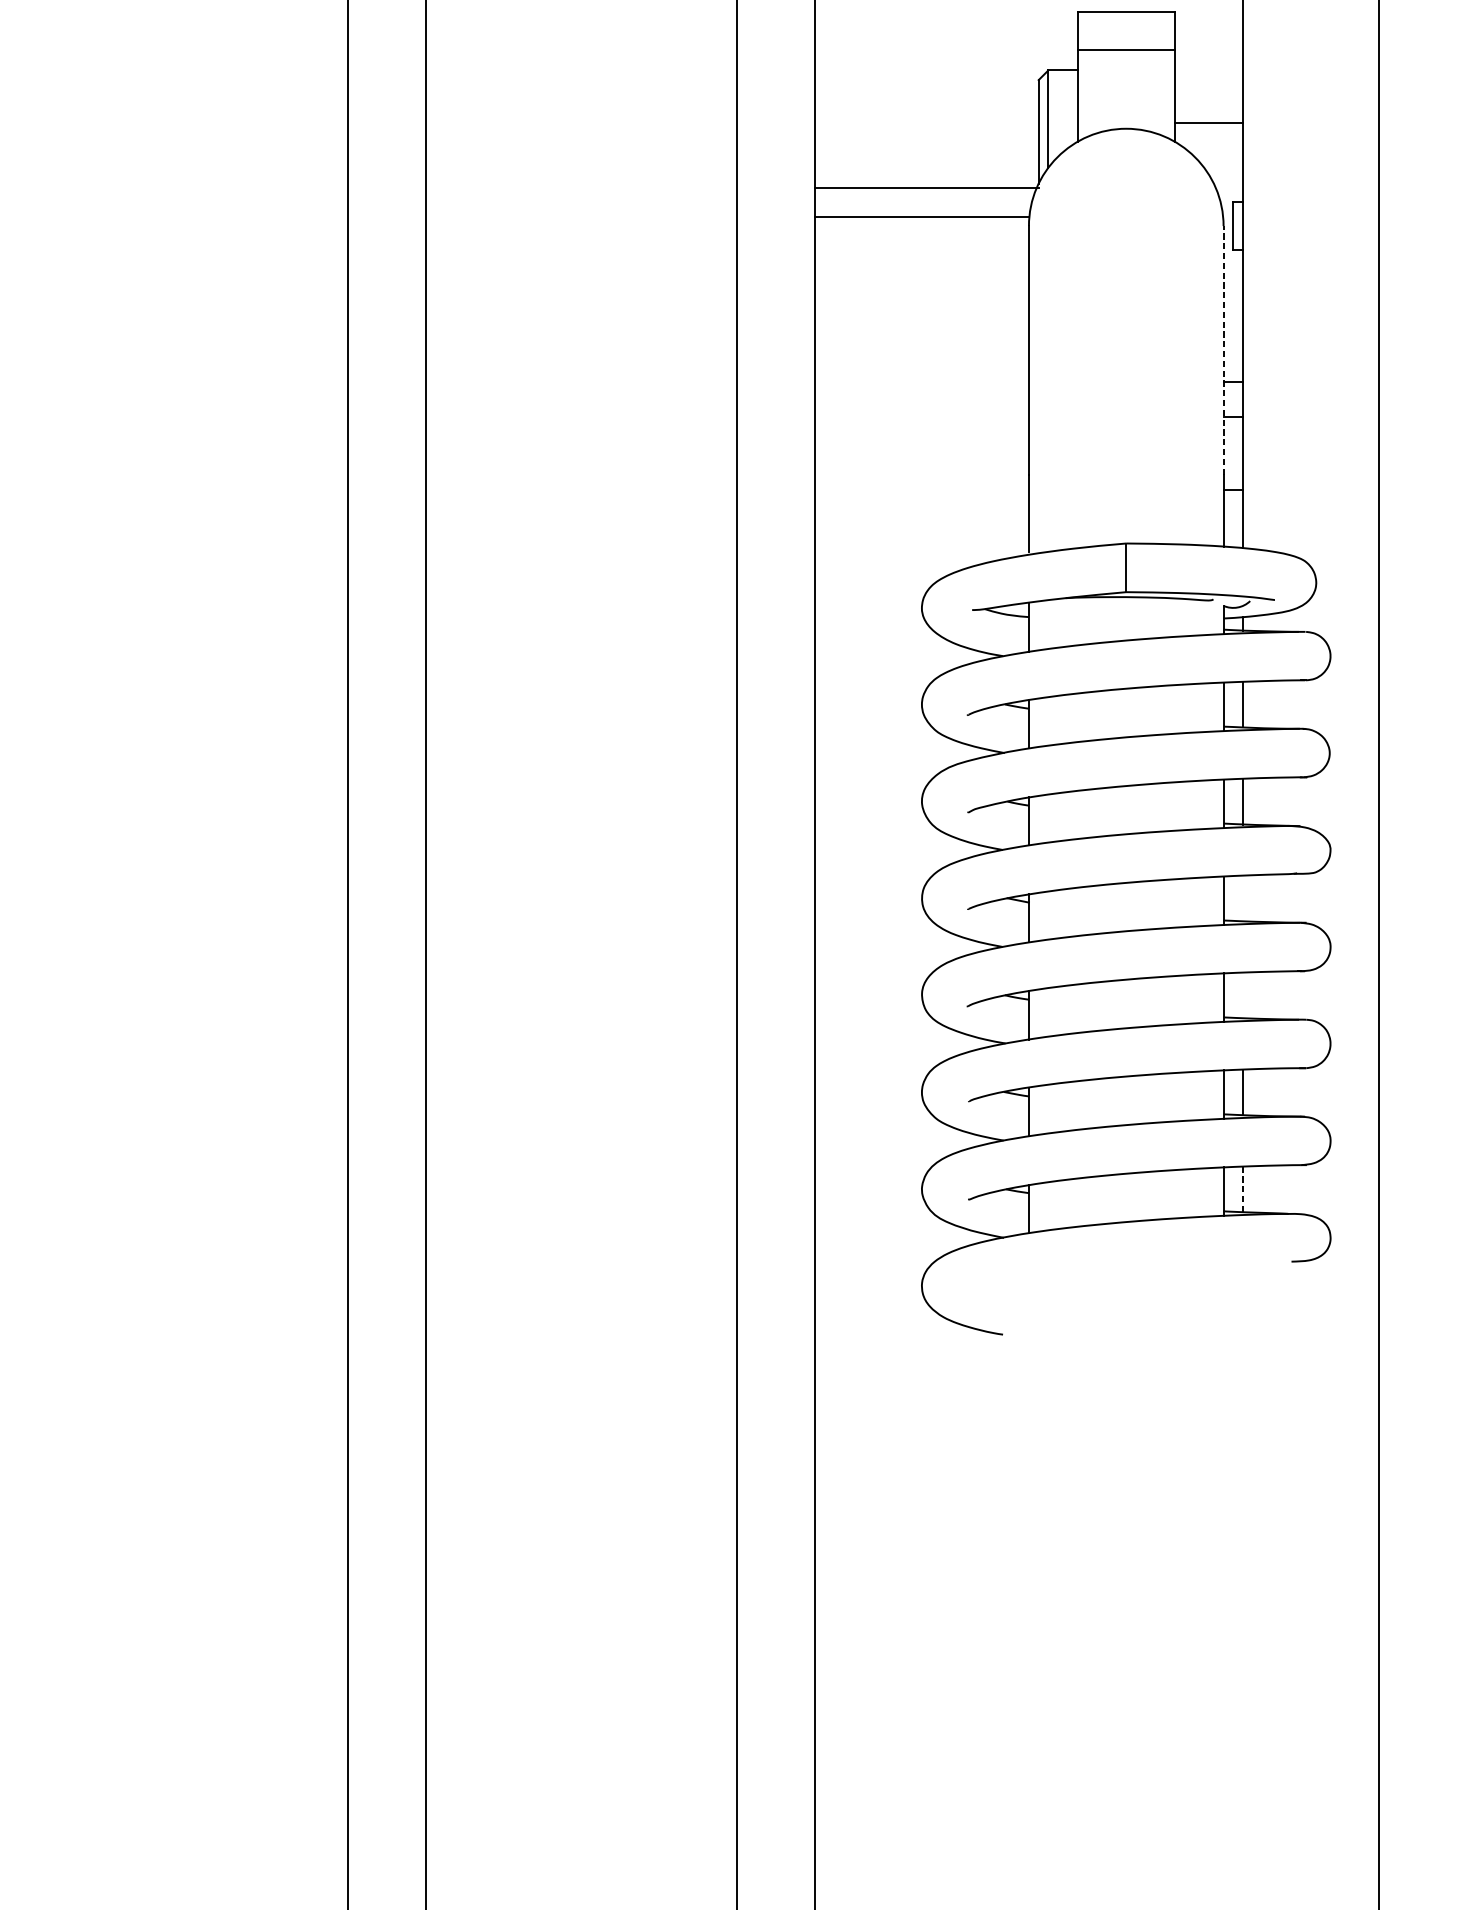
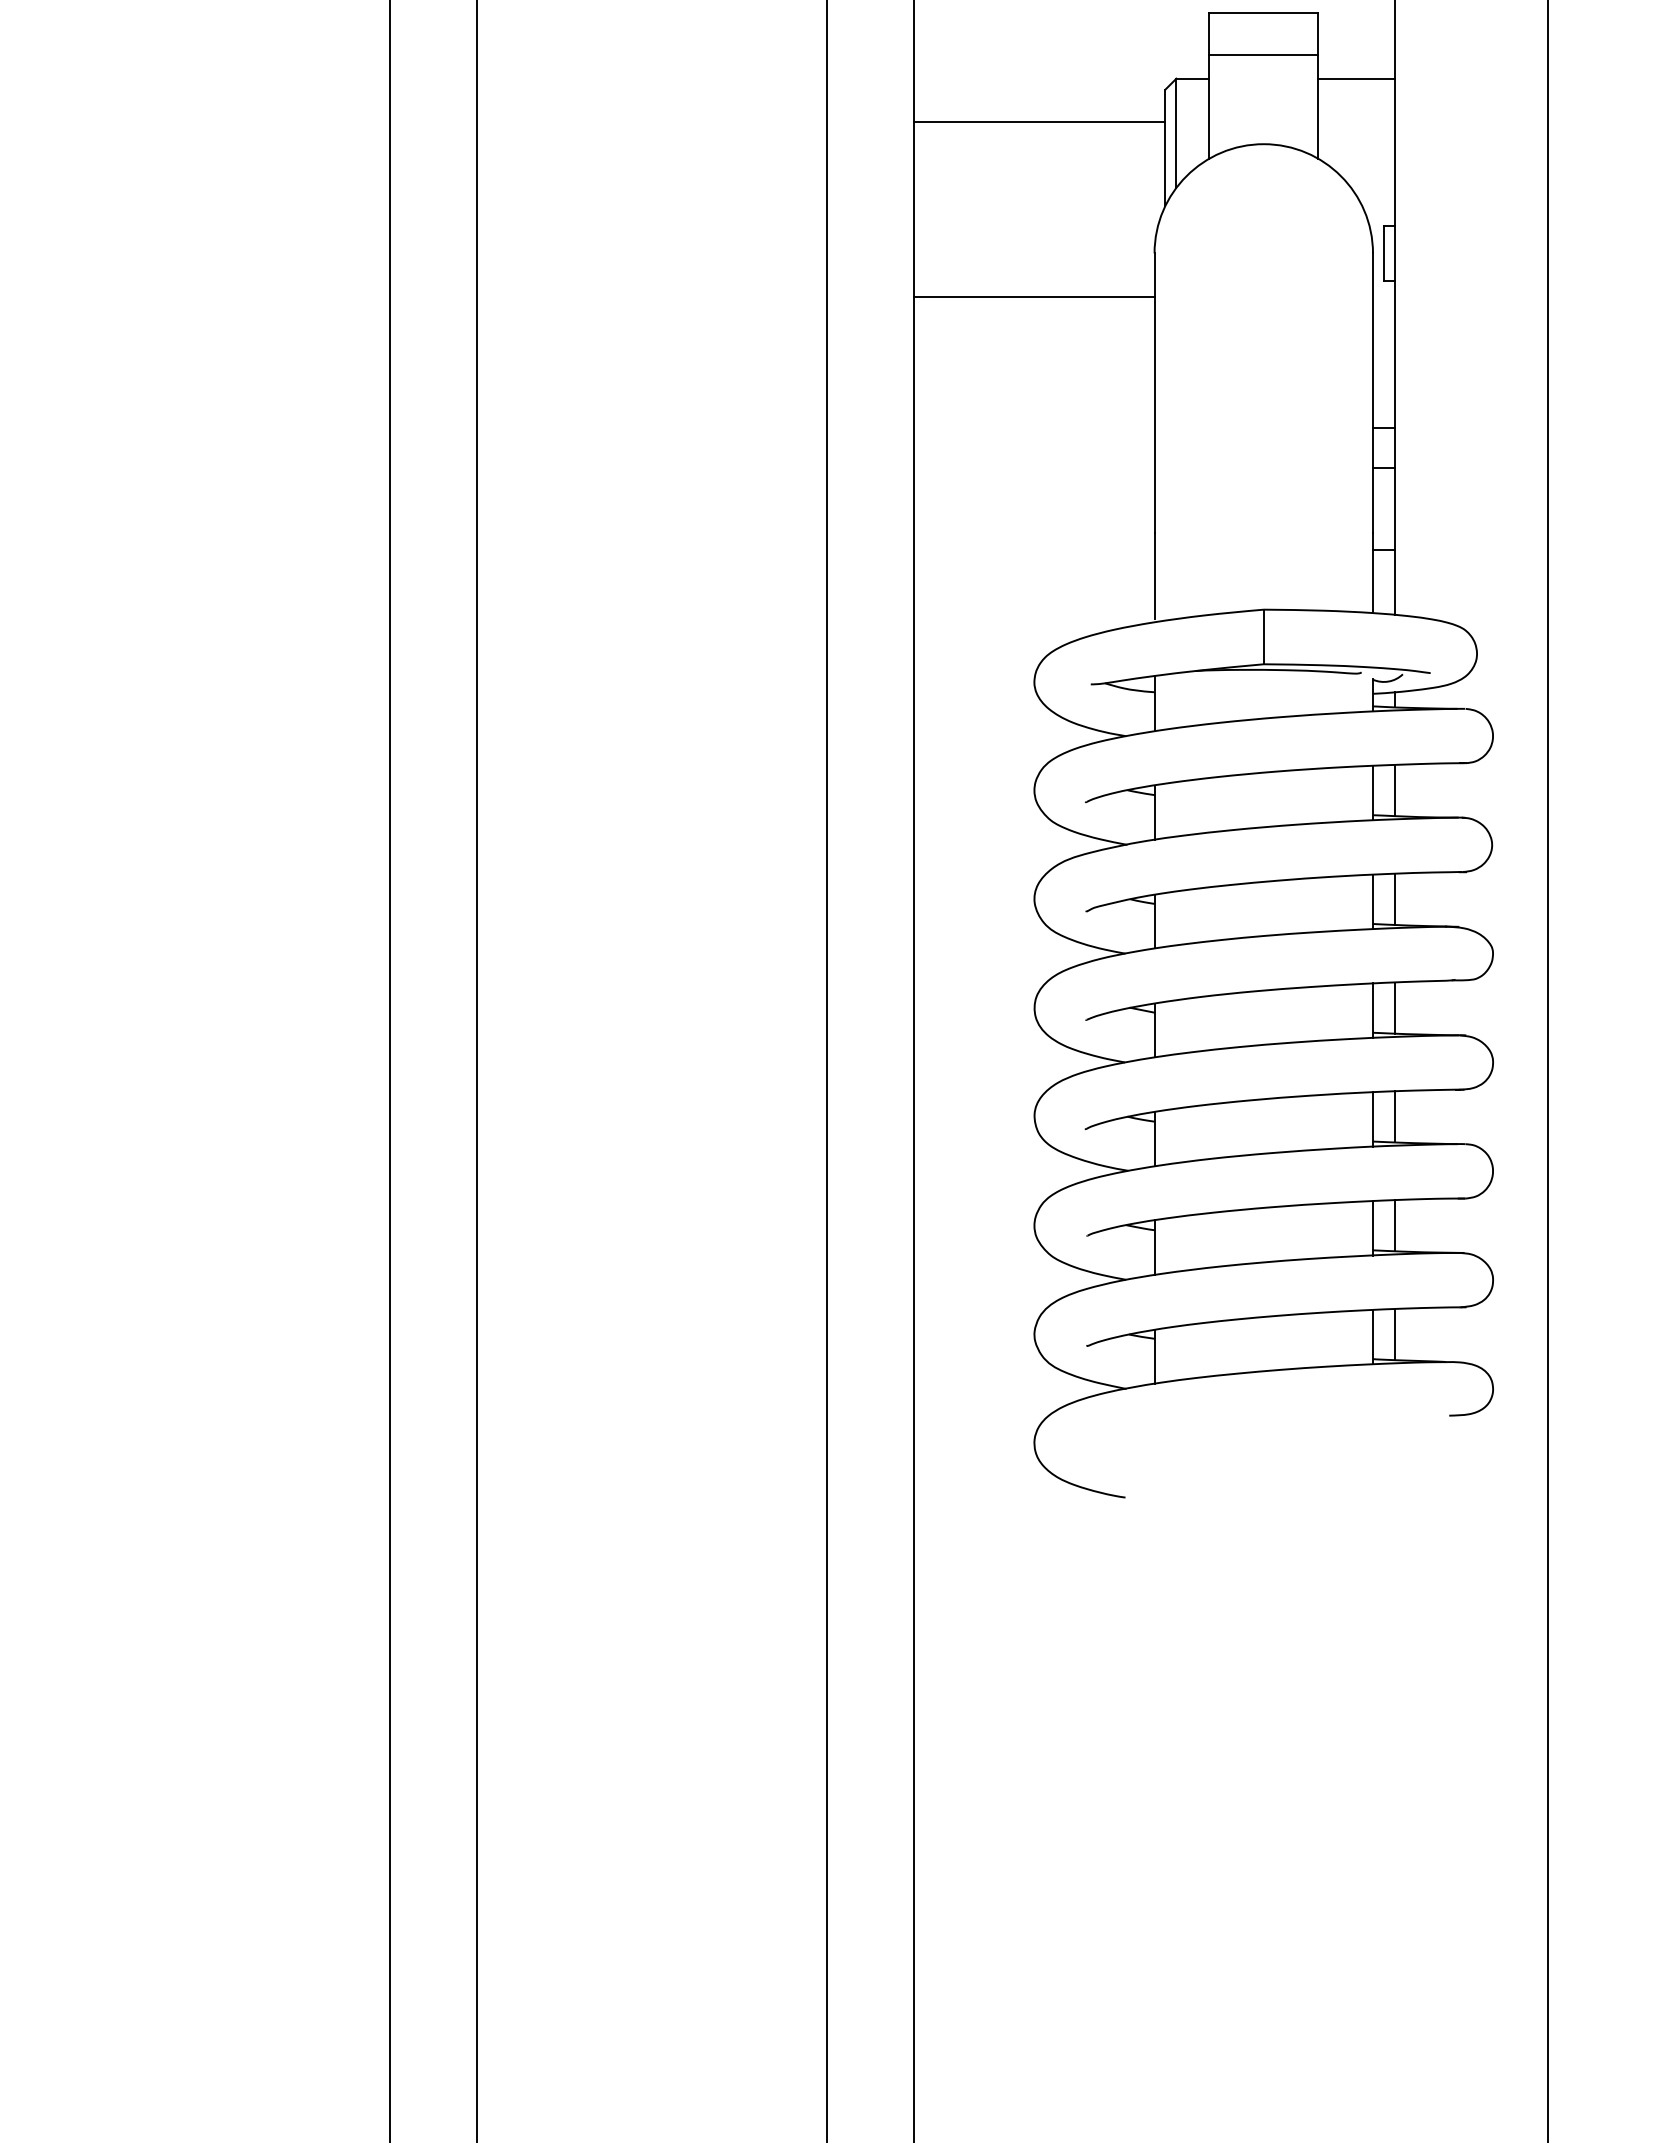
line: (1208, 122) -> (1356, 78), moved
line: (926, 187) -> (1039, 122), moved
line: (921, 216) -> (1034, 296), moved
line: (1223, 350) -> (1372, 392), dashed -> solid
line: (1242, 897) -> (1394, 1007), added
line: (1242, 995) -> (1394, 1116), added
line: (1242, 1189) -> (1394, 1334), dashed -> solid

